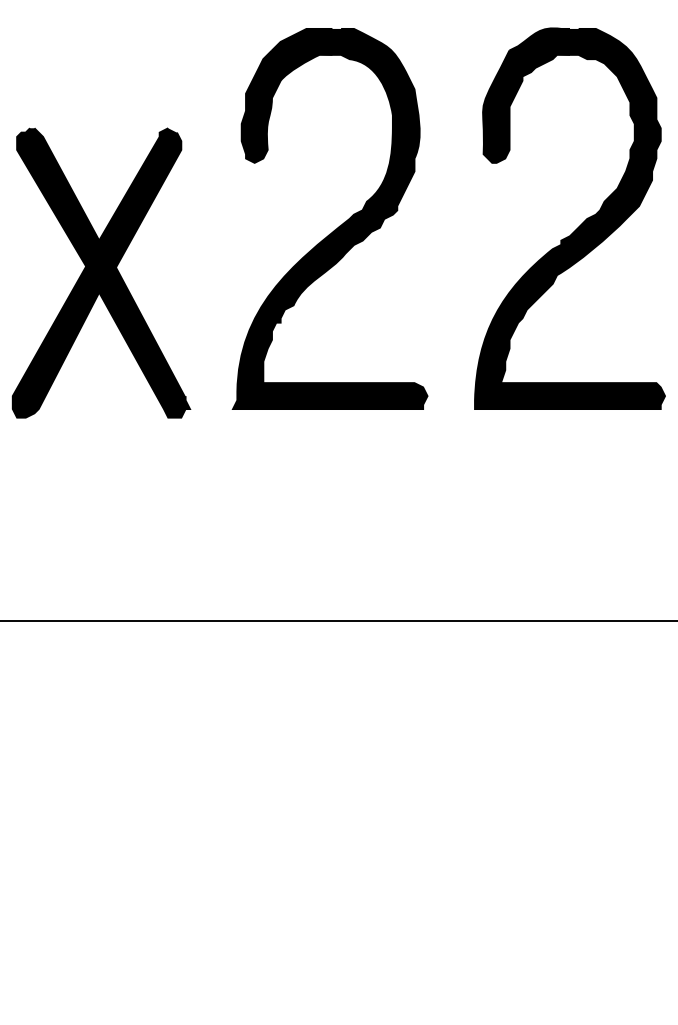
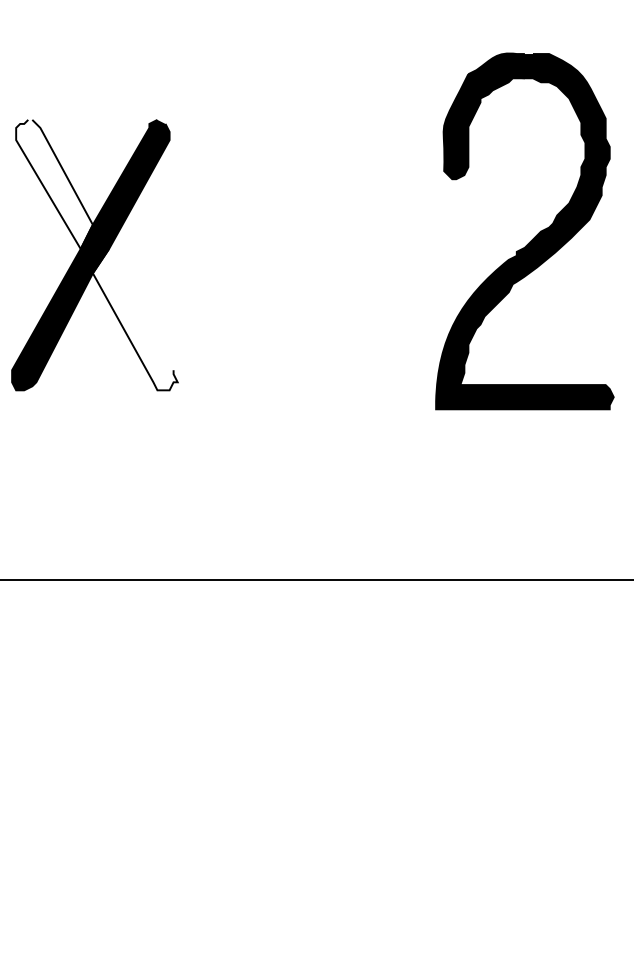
fill: (58, 197) -> (54, 184), removed
part: (338, 226) -> (316, 211), removed
part: (578, 226) -> (532, 238), moved
fill: (143, 341) -> (134, 319), removed

